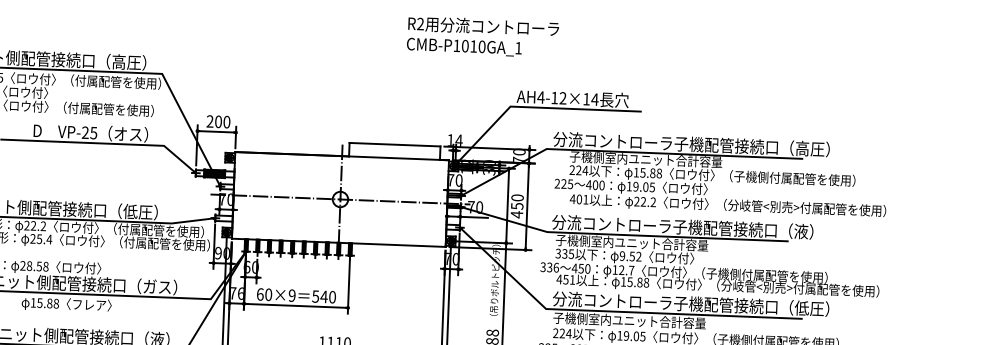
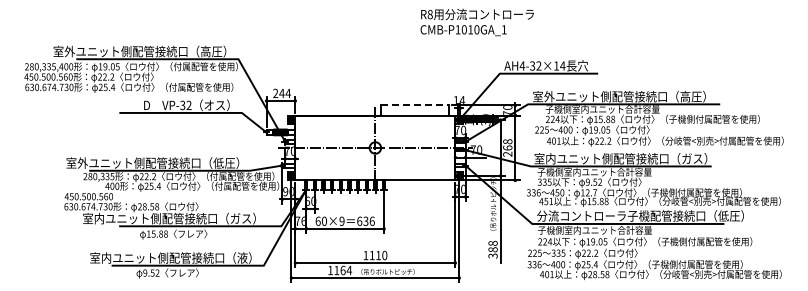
text: (419, 23) -> (429, 14), R2 -> R8
text: (554, 97) -> (532, 65), AH4-12×14 -> AH4-32×14
text: (221, 122) -> (284, 93), 200 -> 244
text: (89, 132) -> (185, 105), VP-25 -> VP-32
line: (396, 144) -> (415, 105), solid -> dashed
text: (691, 144) -> (636, 96), 分流コントローラ子機配管接続口（高圧） -> 室外ユニット側配管接続口（高圧）
text: (516, 206) -> (507, 148), 450 -> 268
text: (681, 226) -> (631, 158), 分流コントローラ子機配管接続口（液） -> 室内ユニット側配管接続口（ガス）
text: (323, 295) -> (365, 220), 540 -> 636

